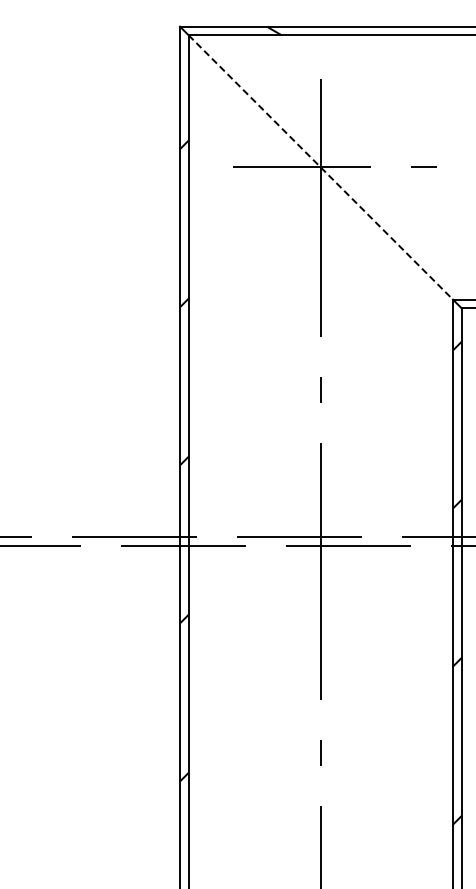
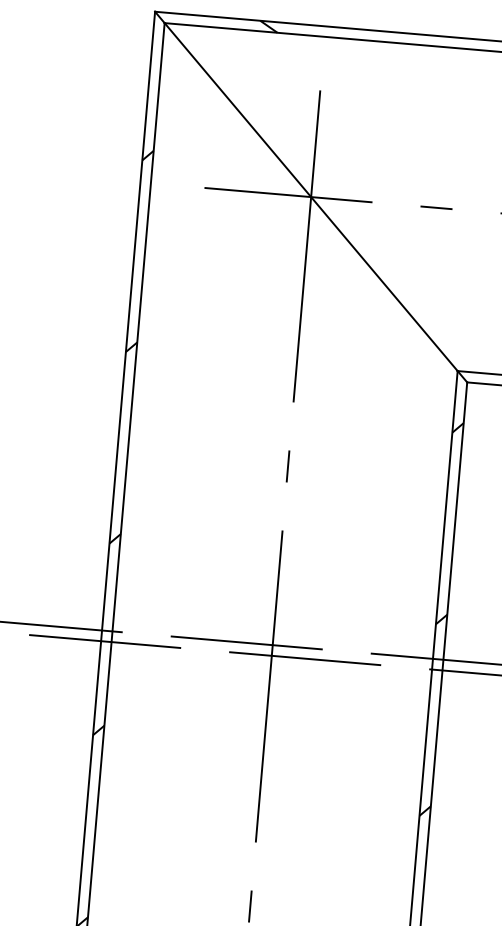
line: (320, 167) -> (310, 197), dashed -> solid

